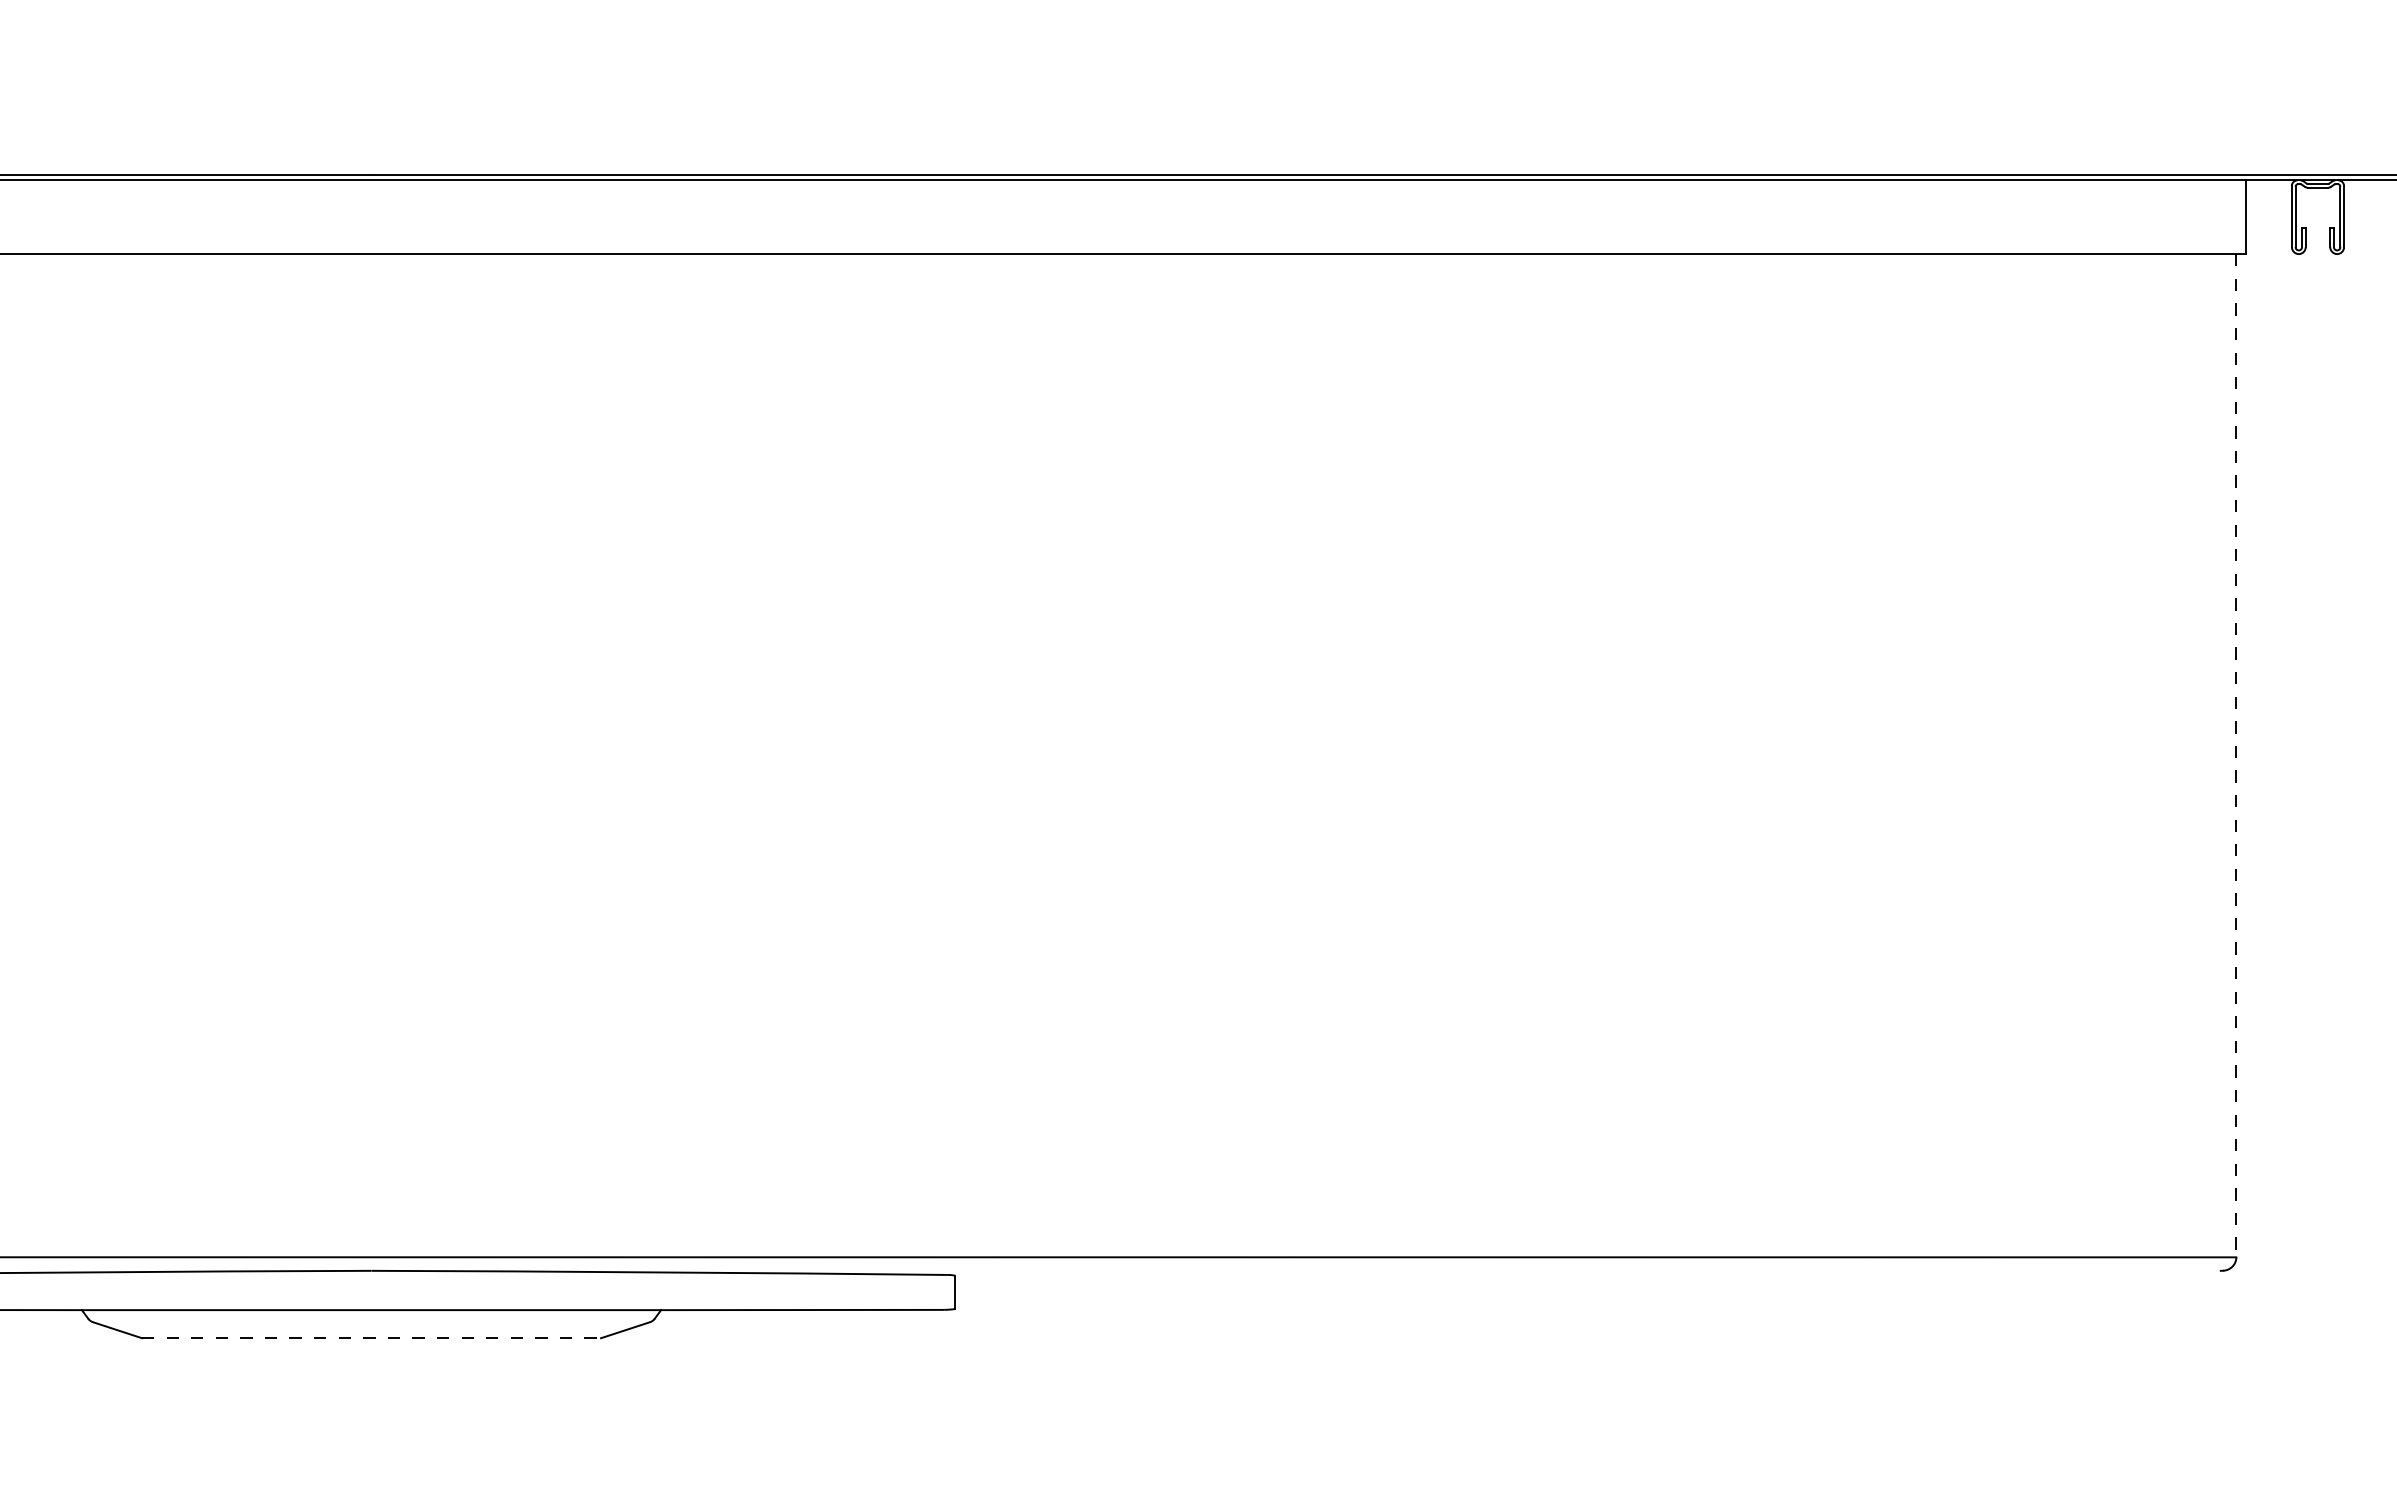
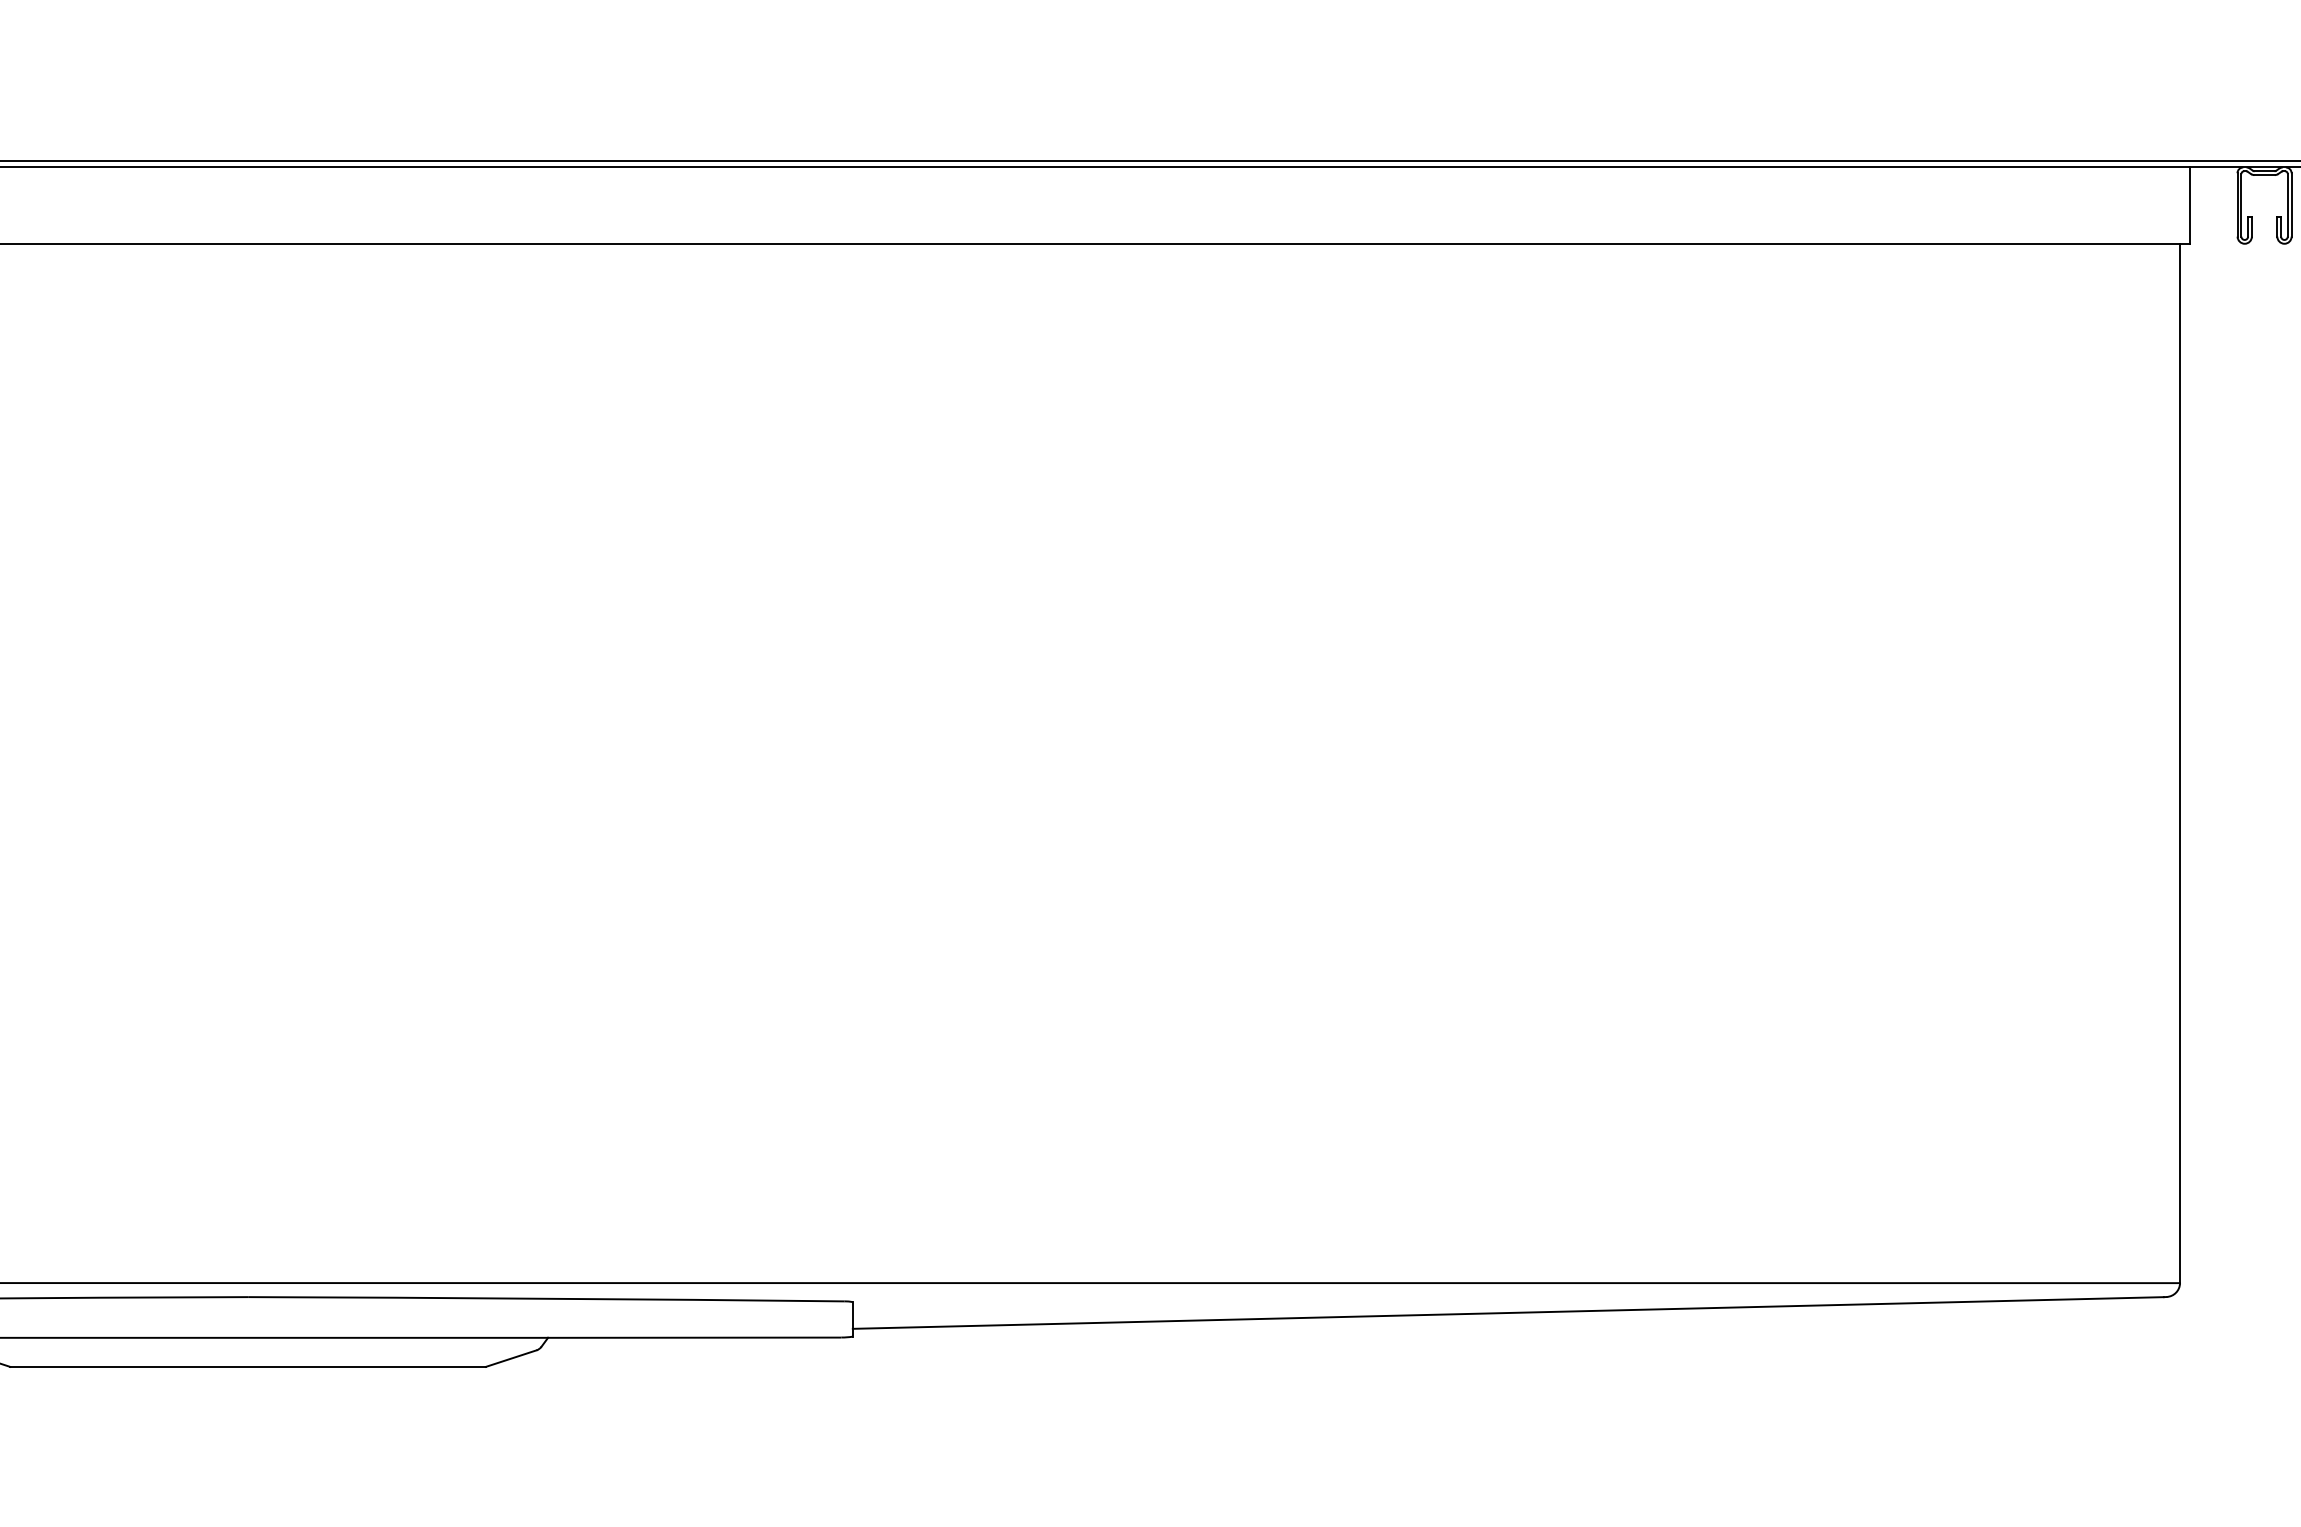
line: (2236, 755) -> (2180, 763), dashed -> solid
line: (1587, 1285) -> (1507, 1312), added
line: (371, 1338) -> (248, 1367), dashed -> solid

